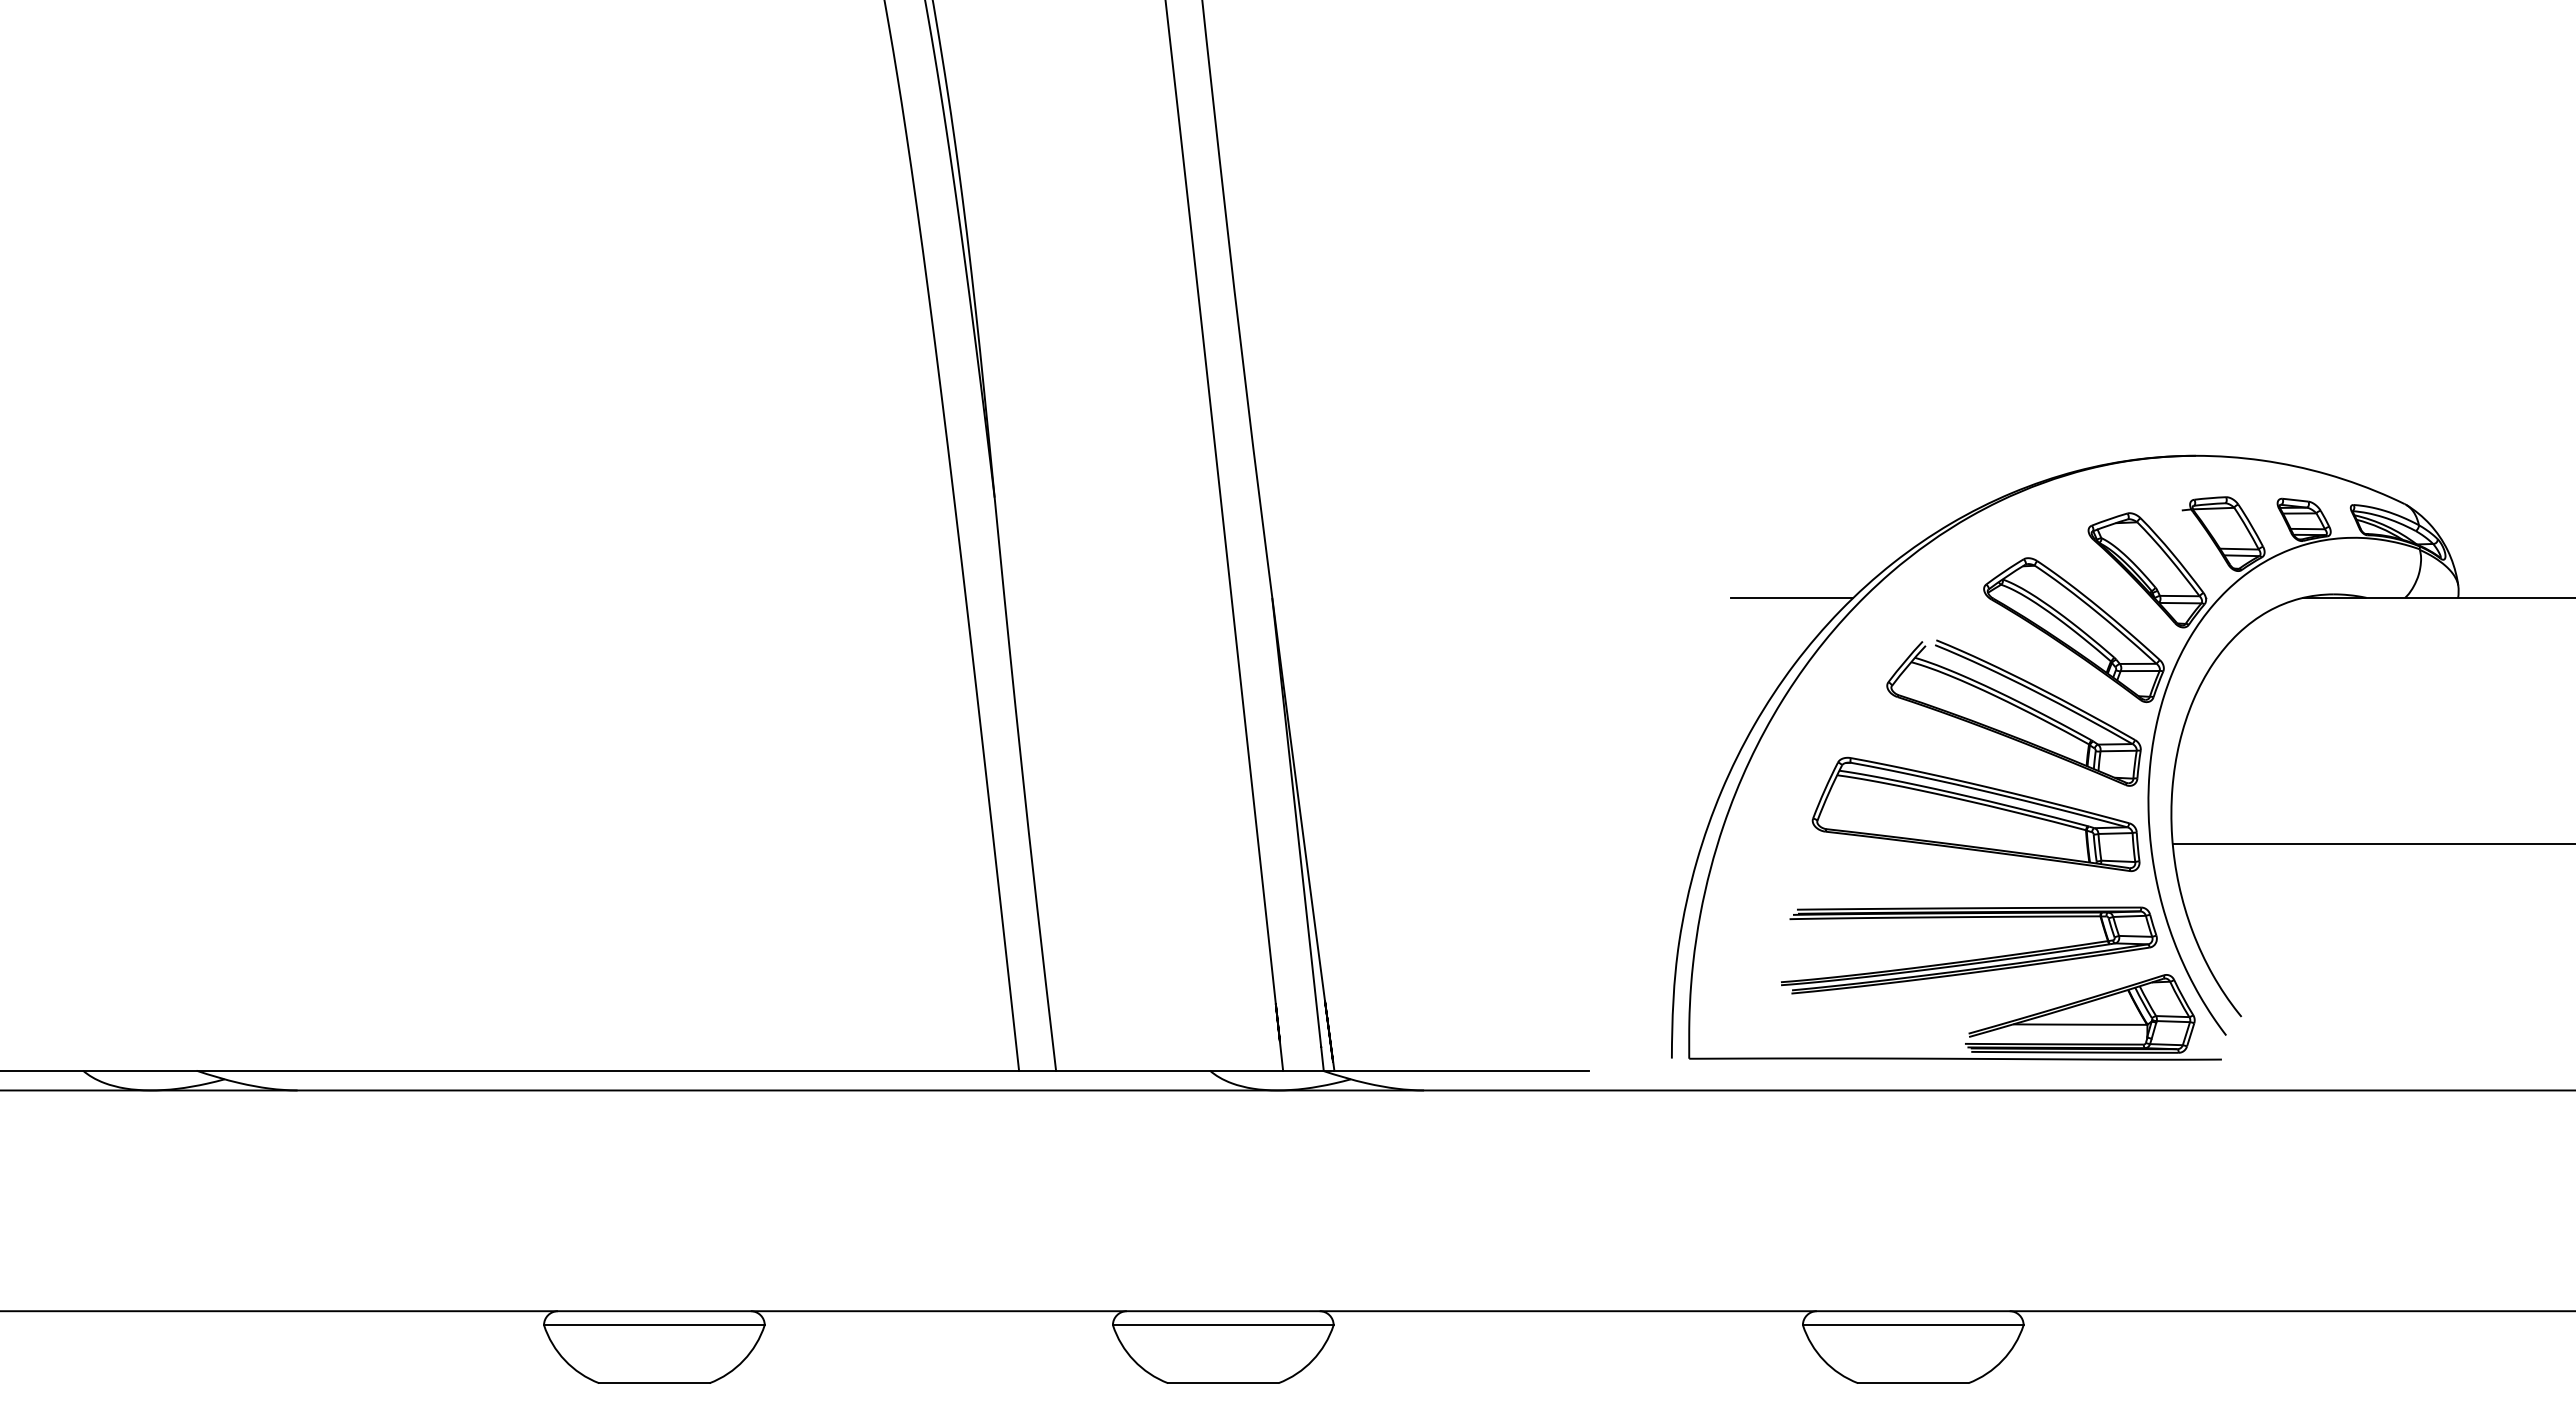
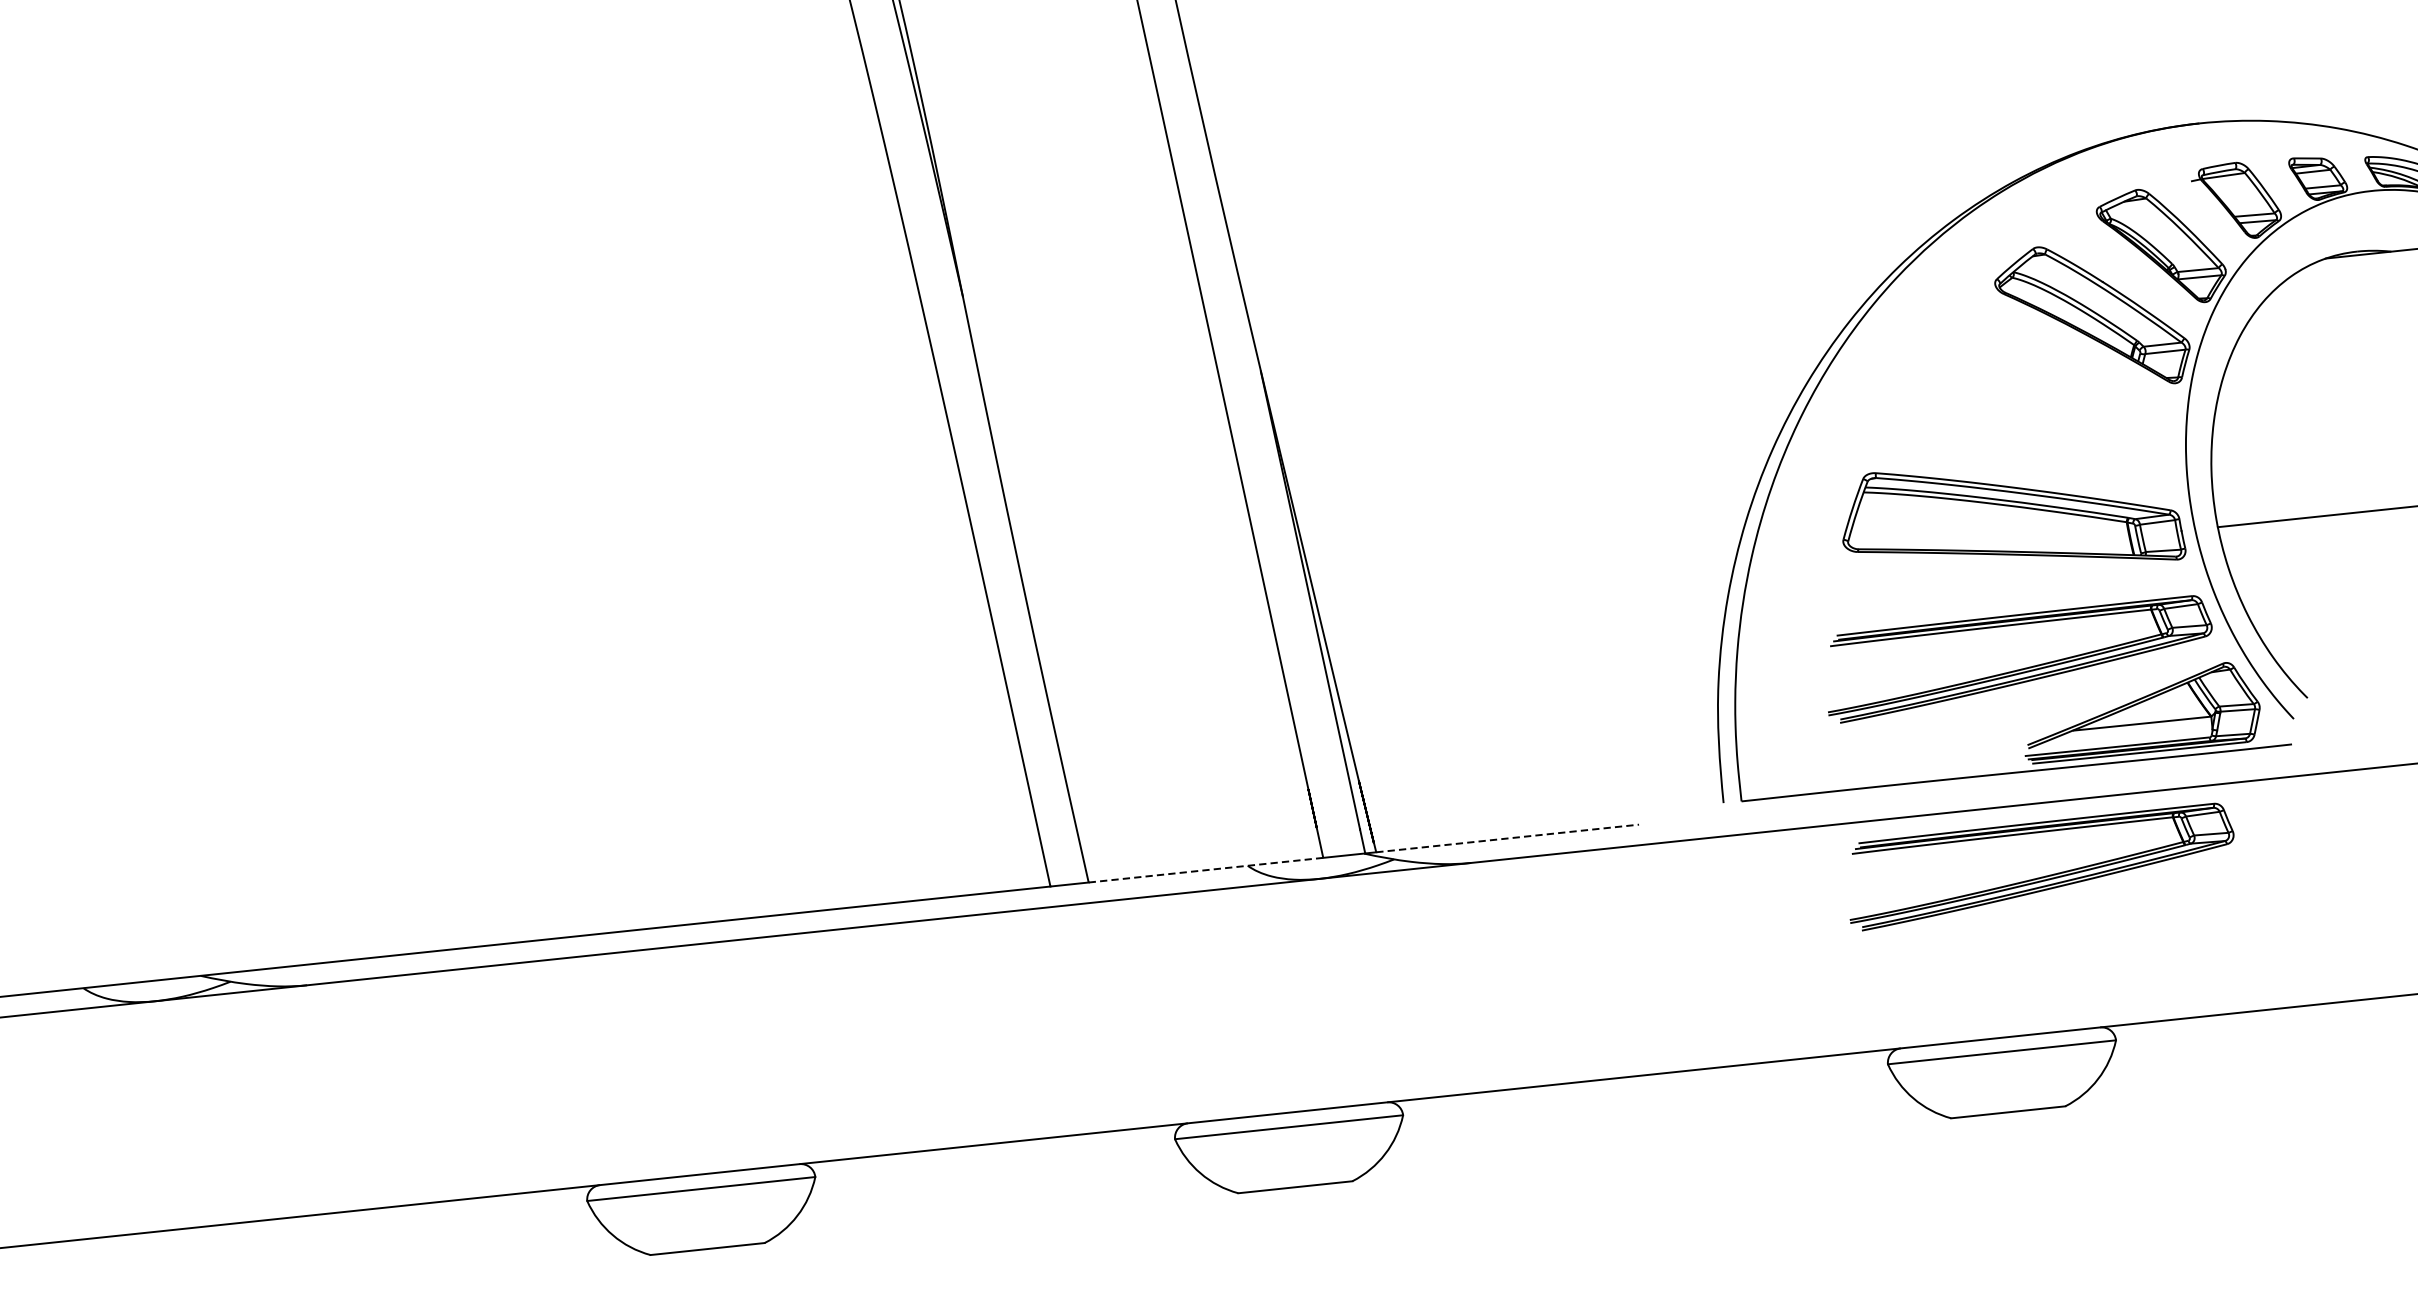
line: (1791, 597) -> (1797, 313), removed
part: (2013, 712) -> (2039, 408), removed
line: (1169, 1070) -> (1205, 869), solid -> dashed
line: (1462, 1070) -> (1508, 838), solid -> dashed
part: (1970, 1160) -> (2043, 875), added

